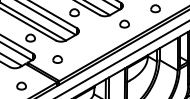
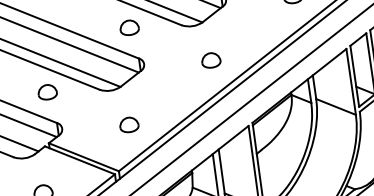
part: (124, 23) -> (210, 59), moved
part: (57, 59) -> (128, 124), moved

